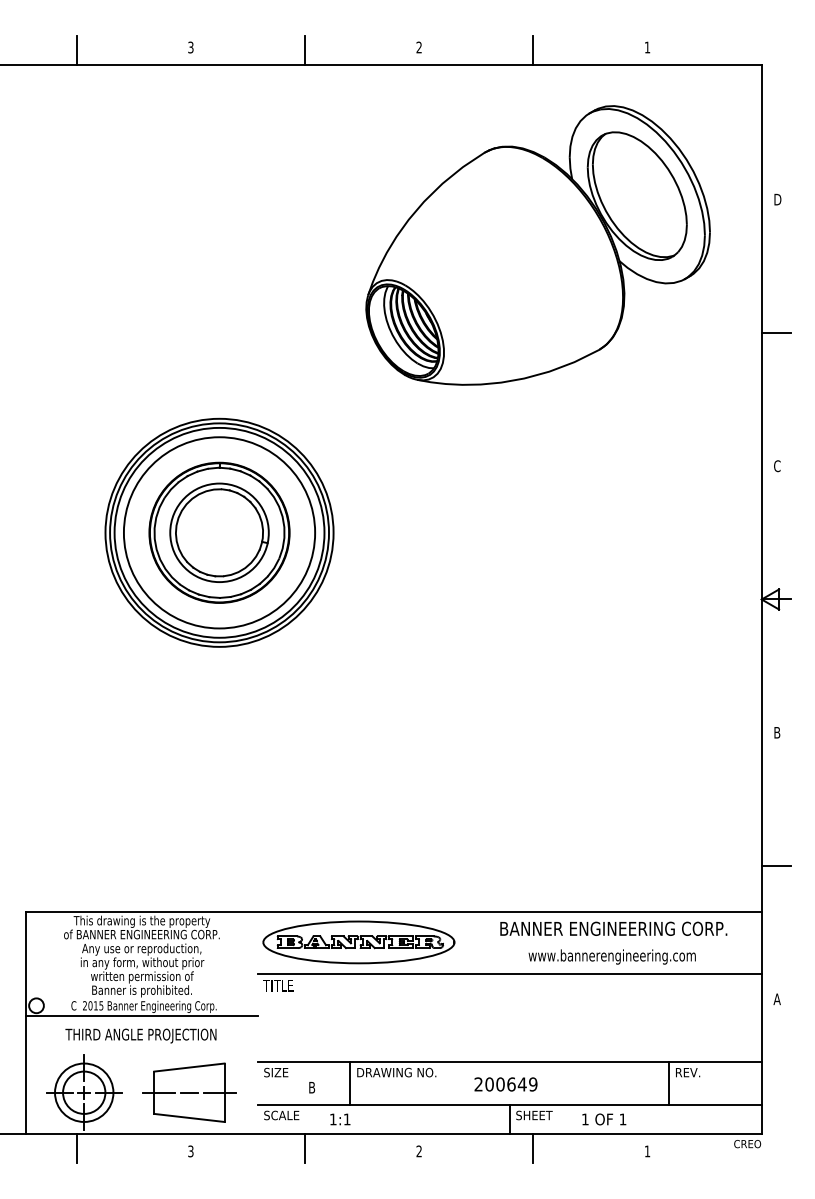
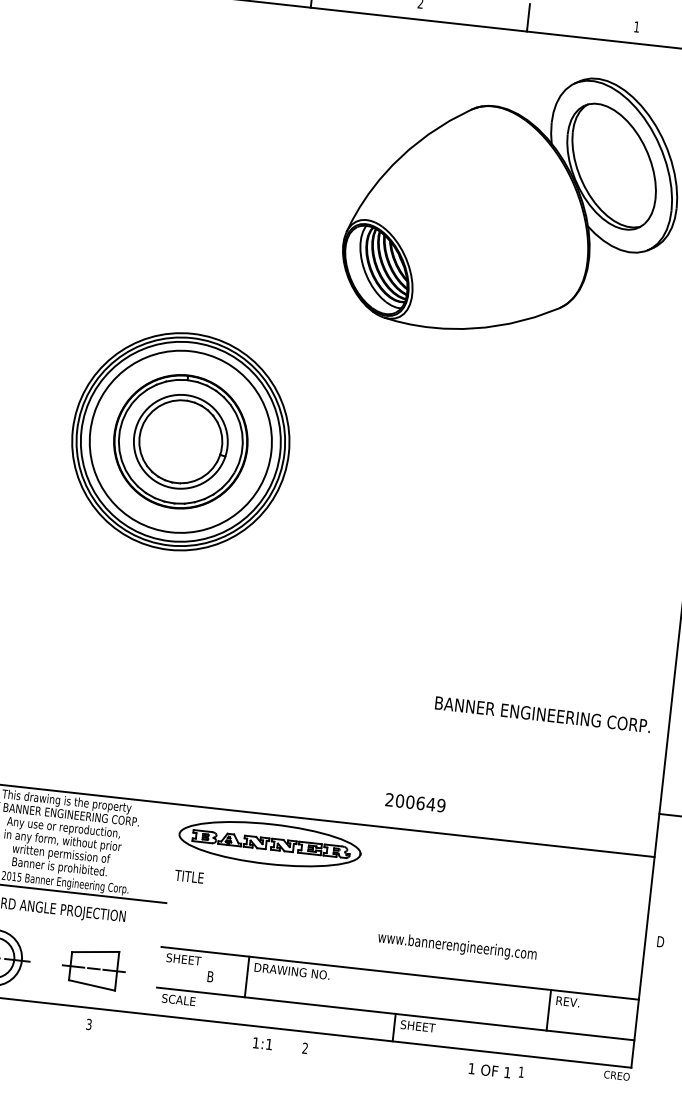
text: (613, 928) -> (542, 714), moved
text: (611, 956) -> (456, 946), moved
line: (509, 974) -> (409, 890), removed
text: (777, 999) -> (660, 941), A -> D
text: (286, 1072) -> (187, 959), SIZE -> SHEET
text: (505, 1084) -> (415, 802), moved
part: (189, 1092) -> (93, 968), size x0.7
text: (340, 1119) -> (262, 1043), moved
text: (604, 1119) -> (489, 1070), moved
line: (305, 1148) -> (197, 1033), removed
line: (533, 1148) -> (413, 1057), removed

